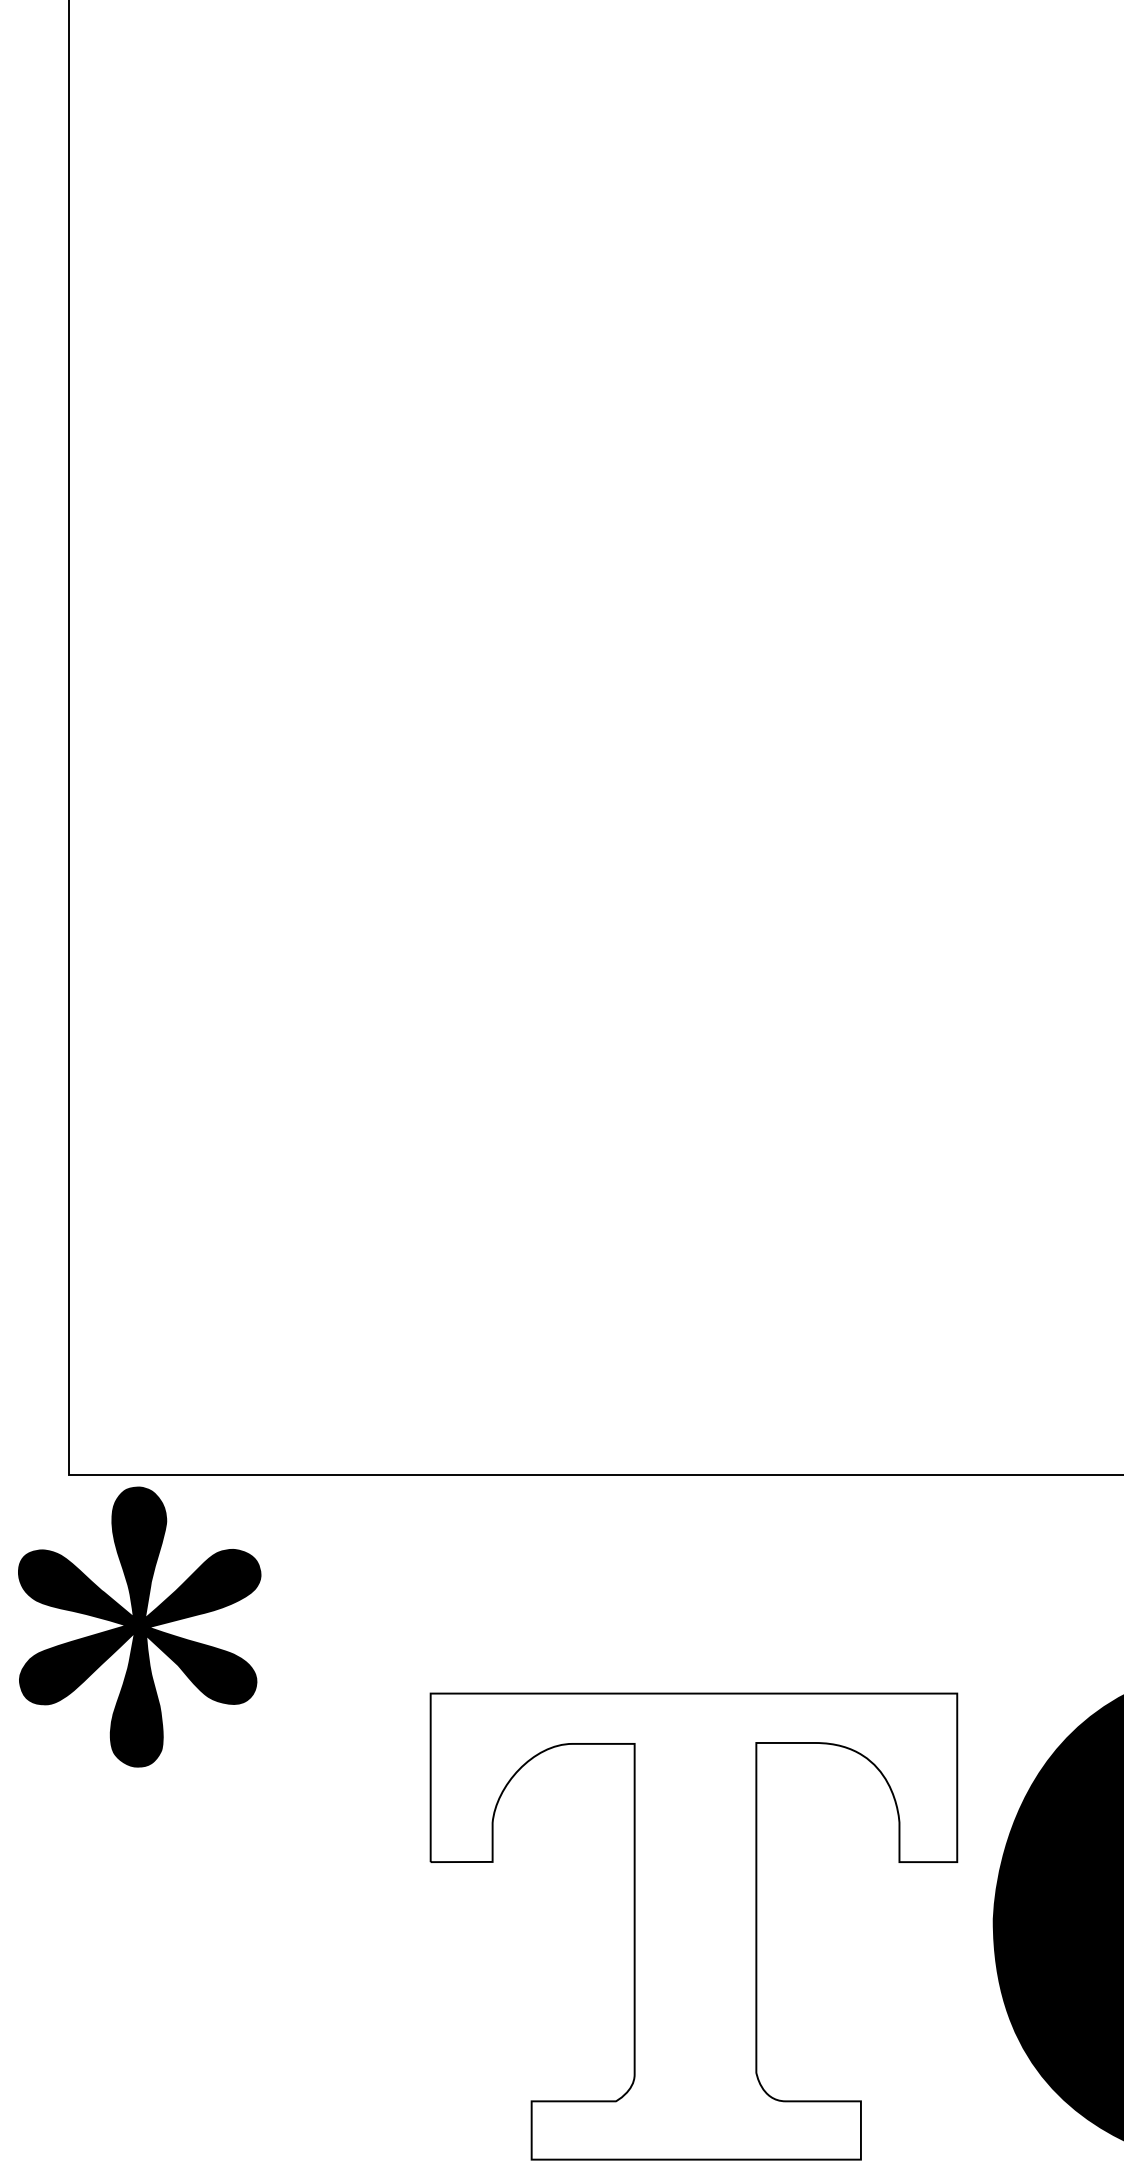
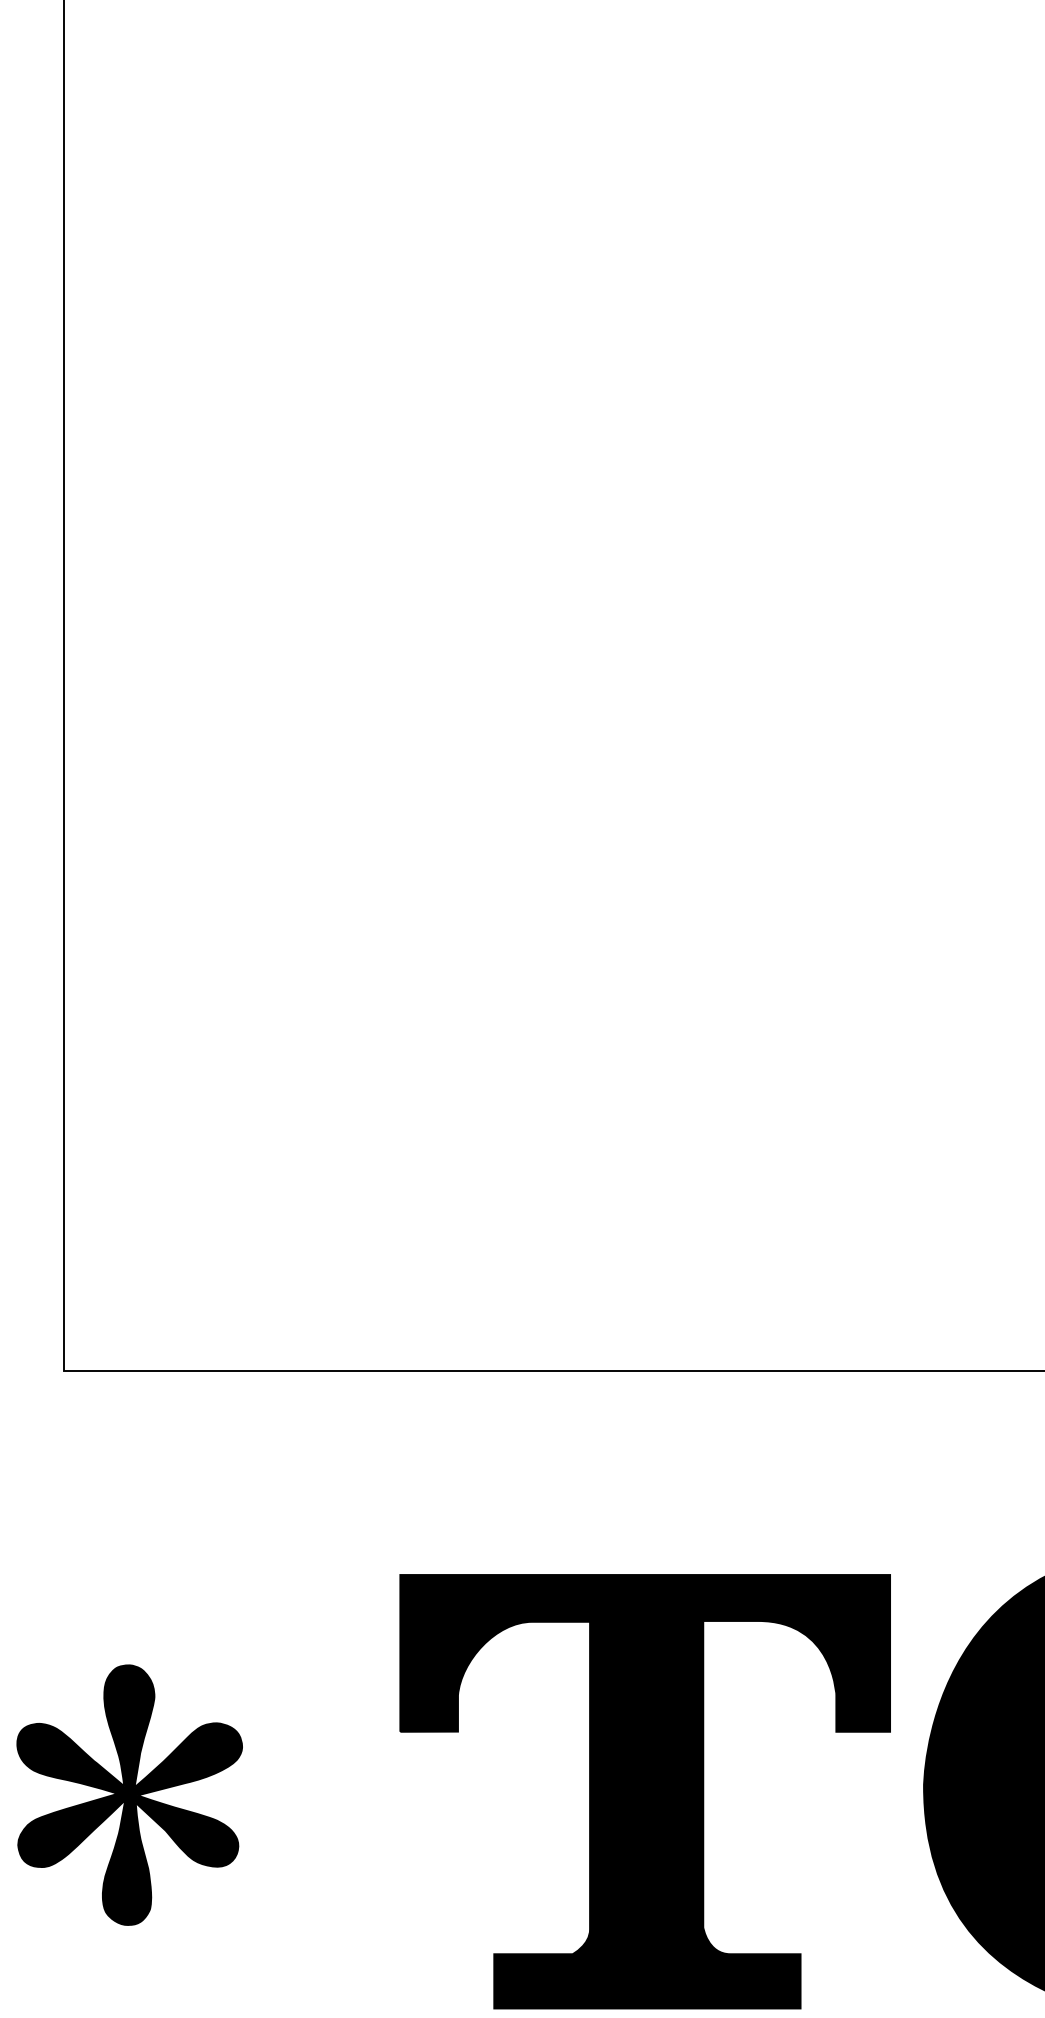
part: (139, 1626) -> (129, 1794), moved
fill: (694, 1926) -> (645, 1791), added

